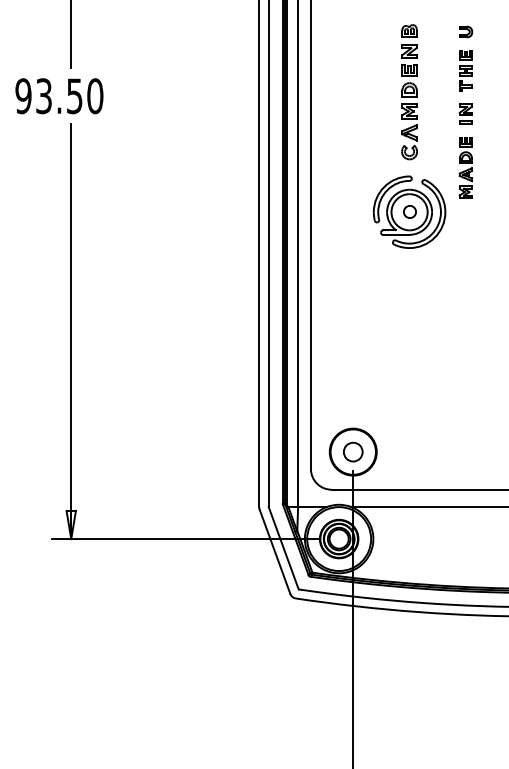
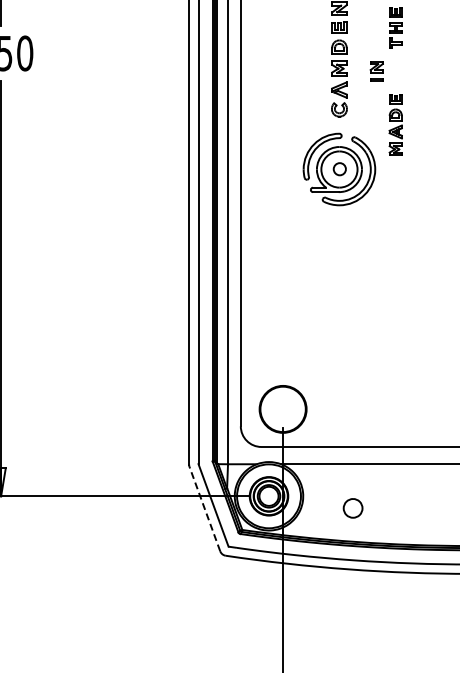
part: (465, 113) -> (376, 70), moved
part: (353, 451) -> (353, 507), moved
line: (275, 551) -> (205, 508), solid -> dashed

